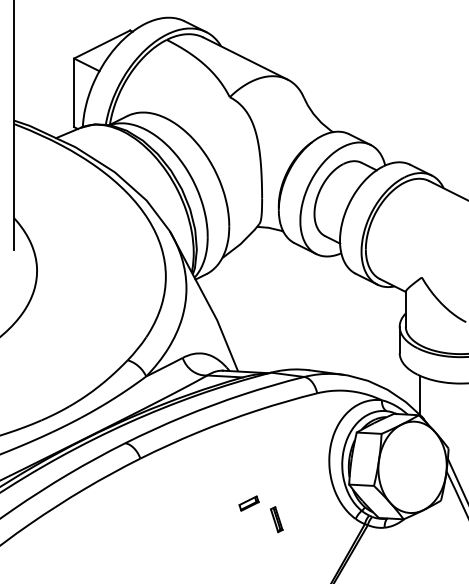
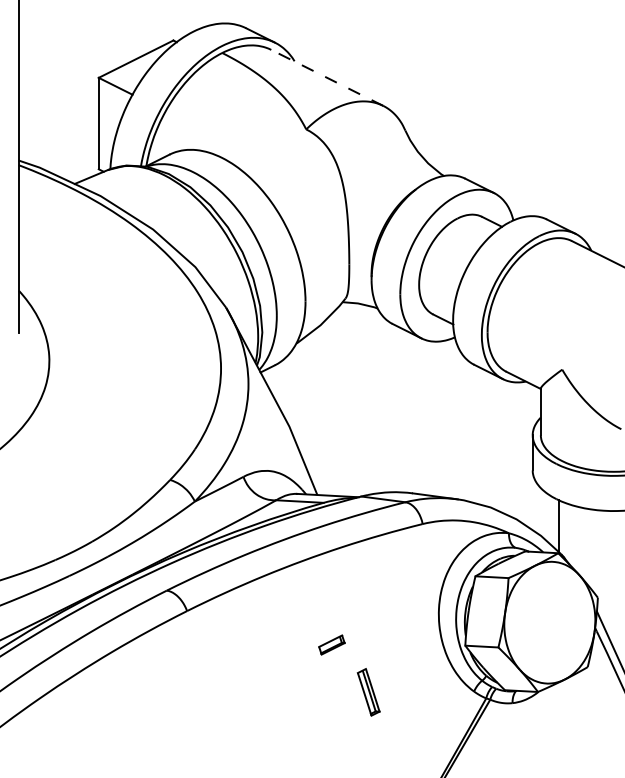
line: (245, 58) -> (327, 77), solid -> dashed
part: (248, 503) -> (331, 644), moved
part: (276, 519) -> (368, 692), size x1.4

